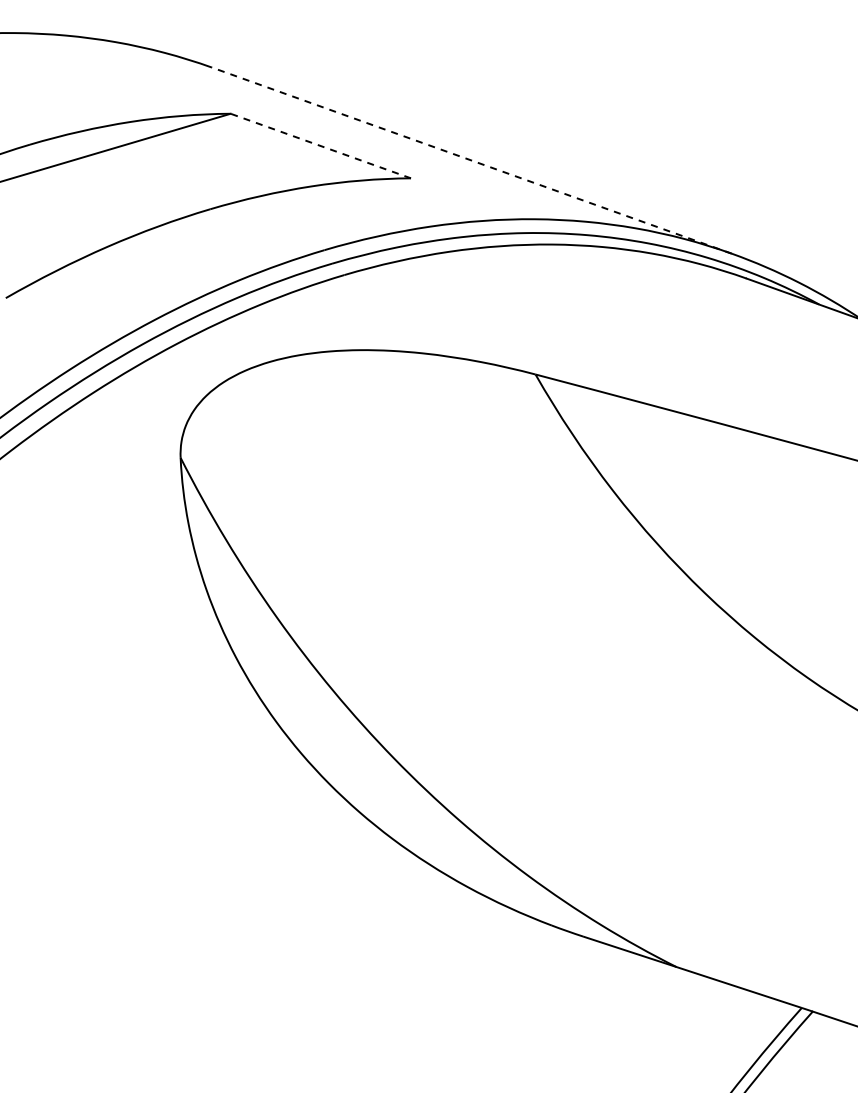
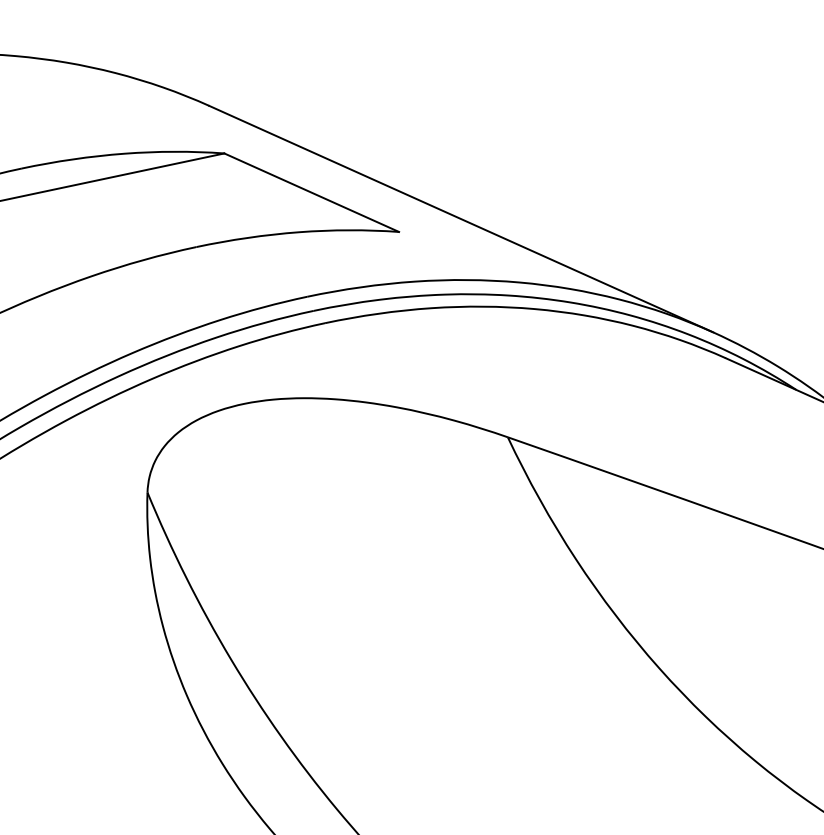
line: (320, 146) -> (311, 193), dashed -> solid
line: (471, 160) -> (460, 218), dashed -> solid

